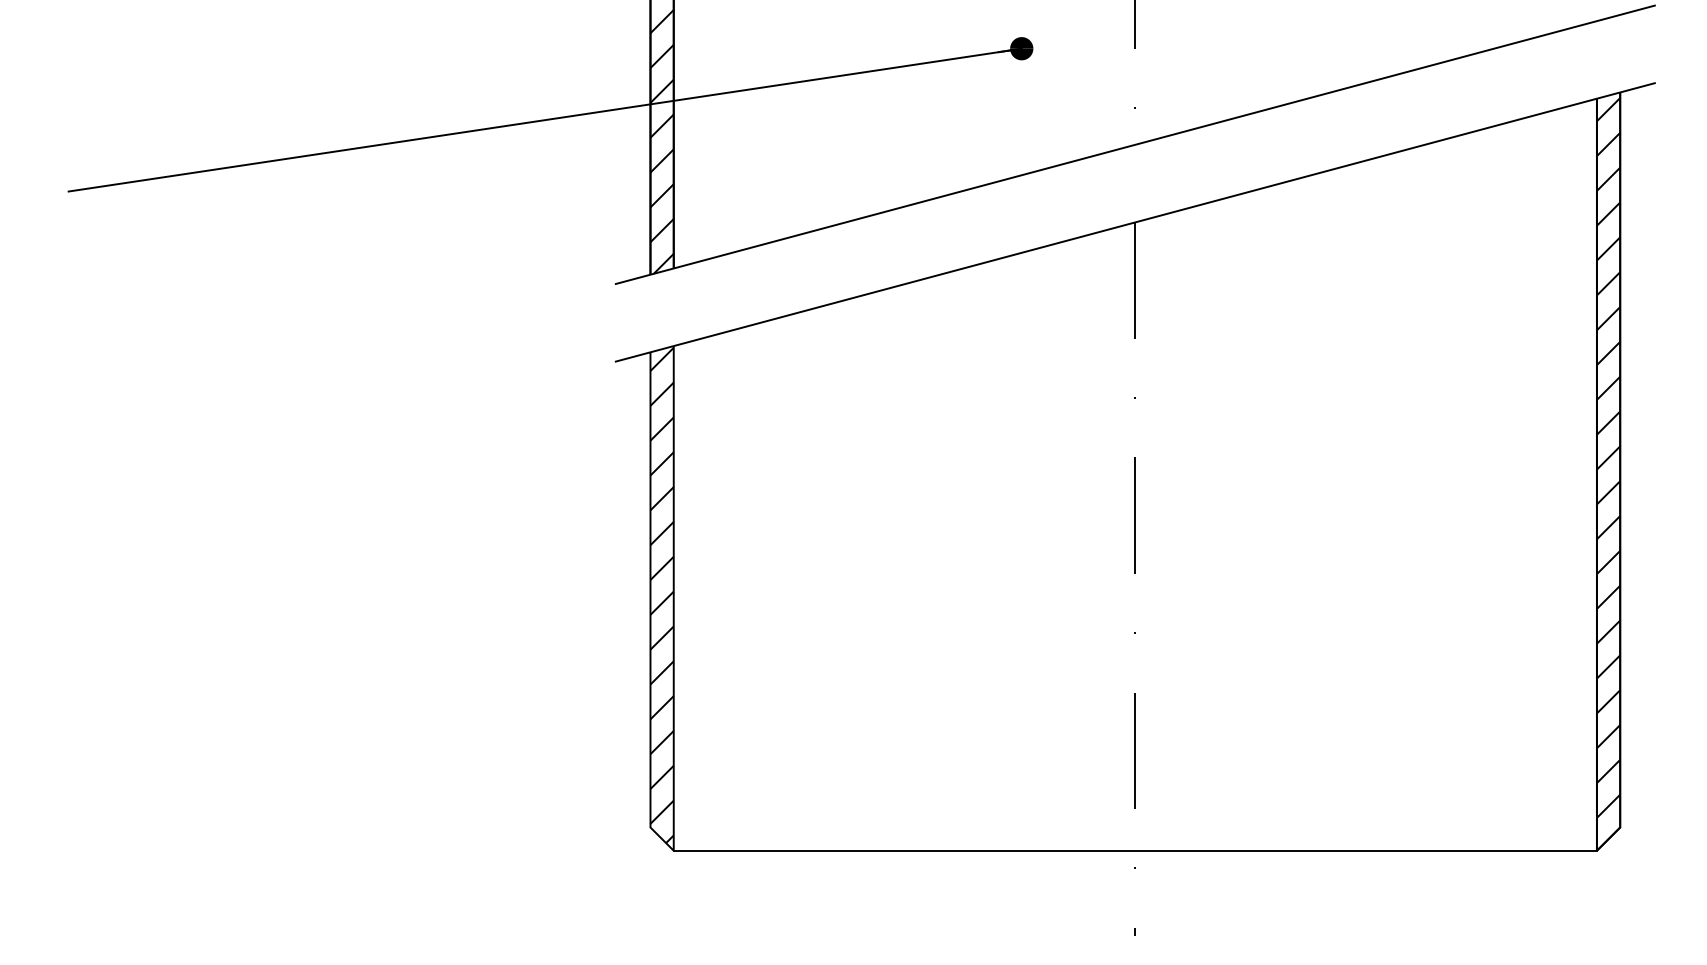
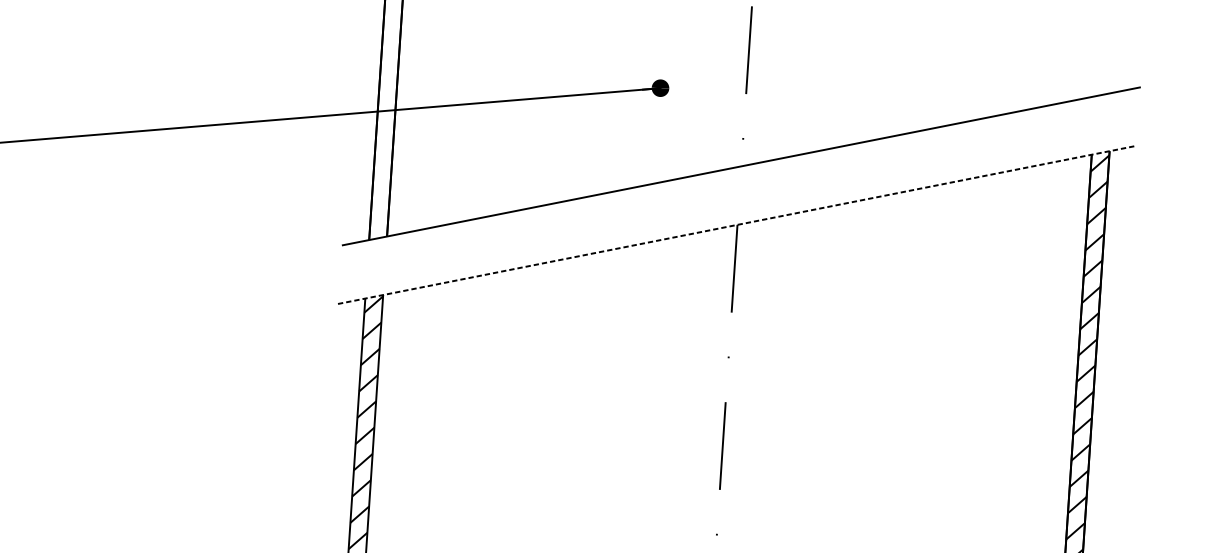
hatch: (661, 141) -> (384, 140), removed
line: (1135, 222) -> (737, 224), solid -> dashed

